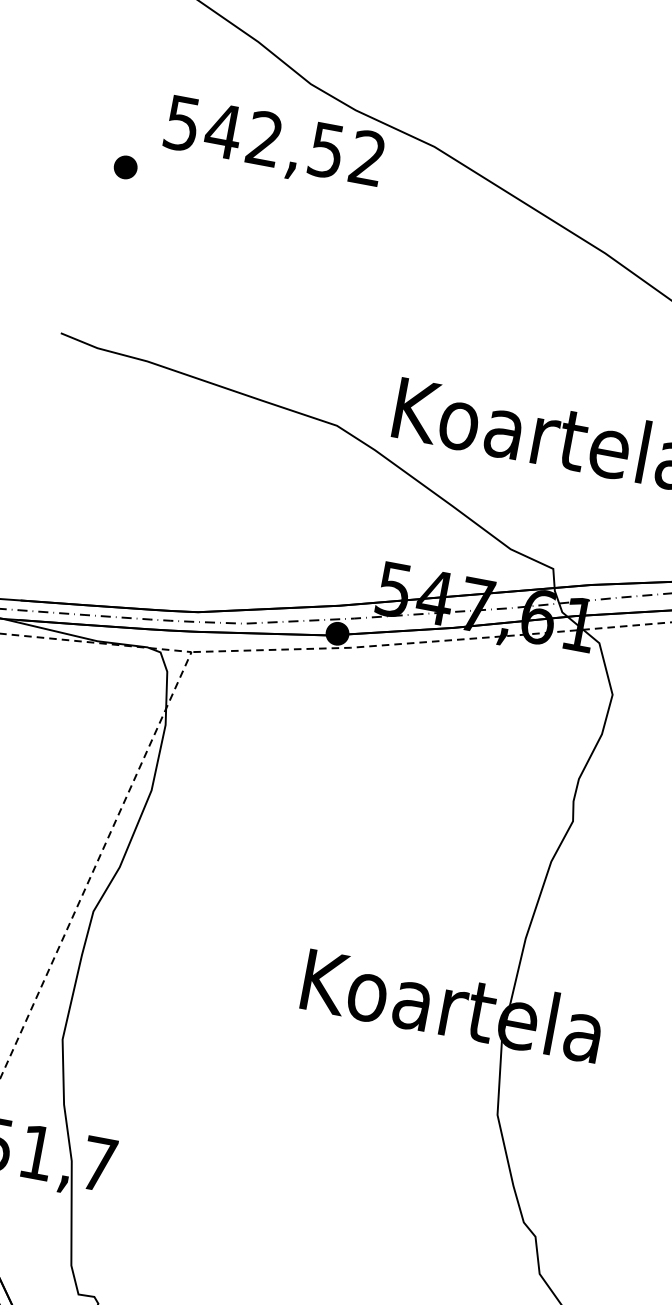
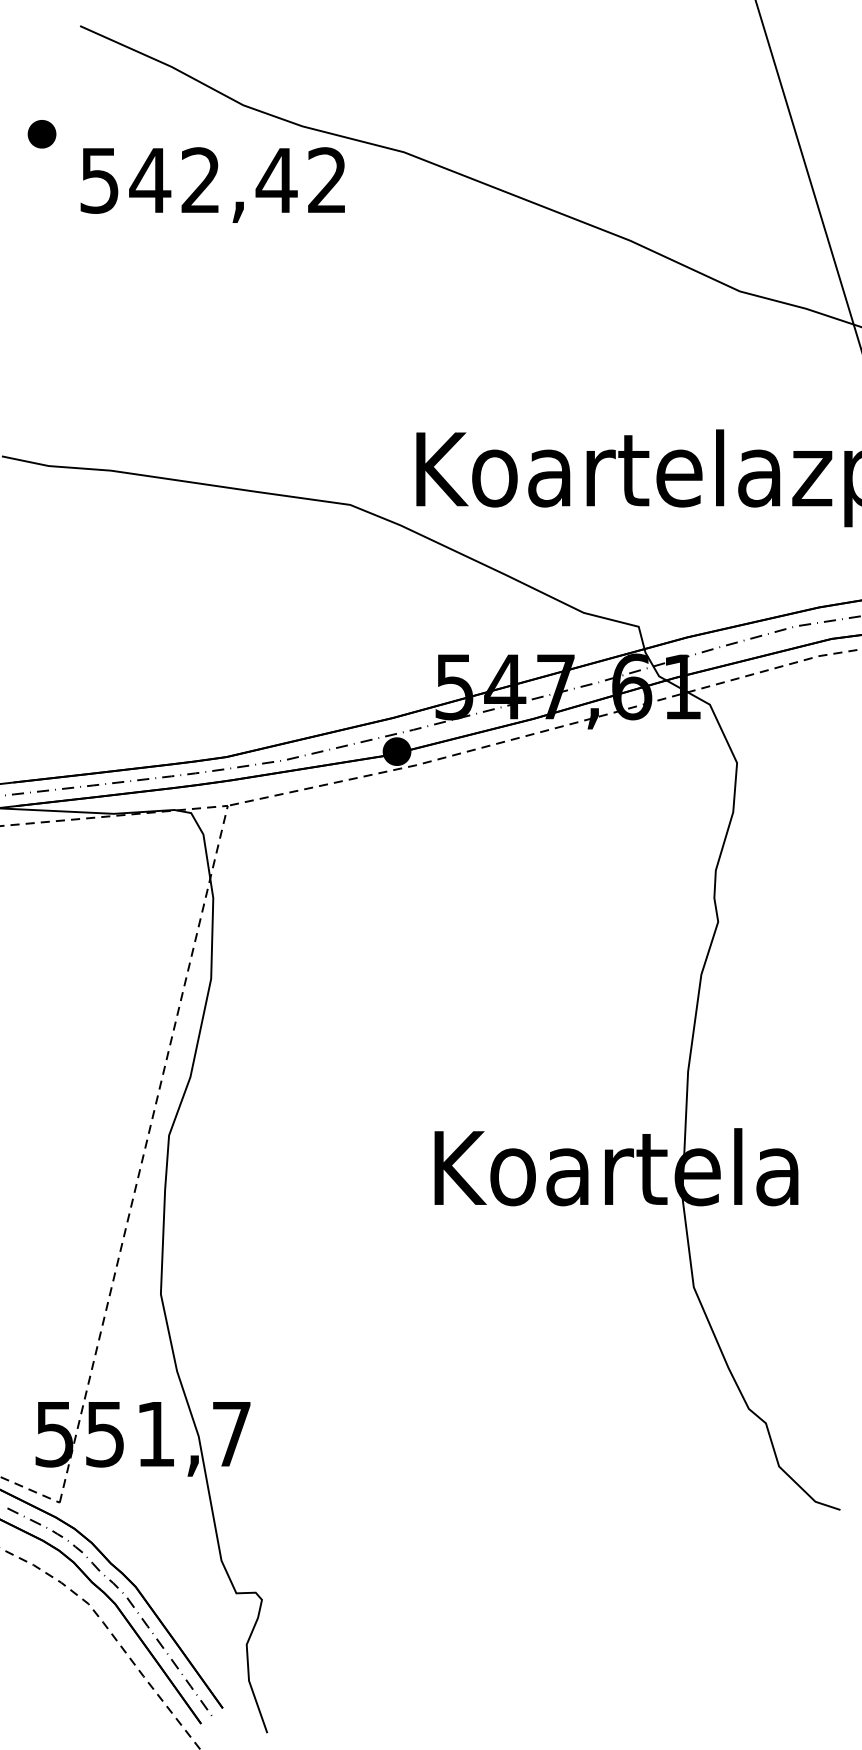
text: (326, 150) -> (276, 180), 542,52 -> 542,42
part: (125, 167) -> (41, 134), moved

